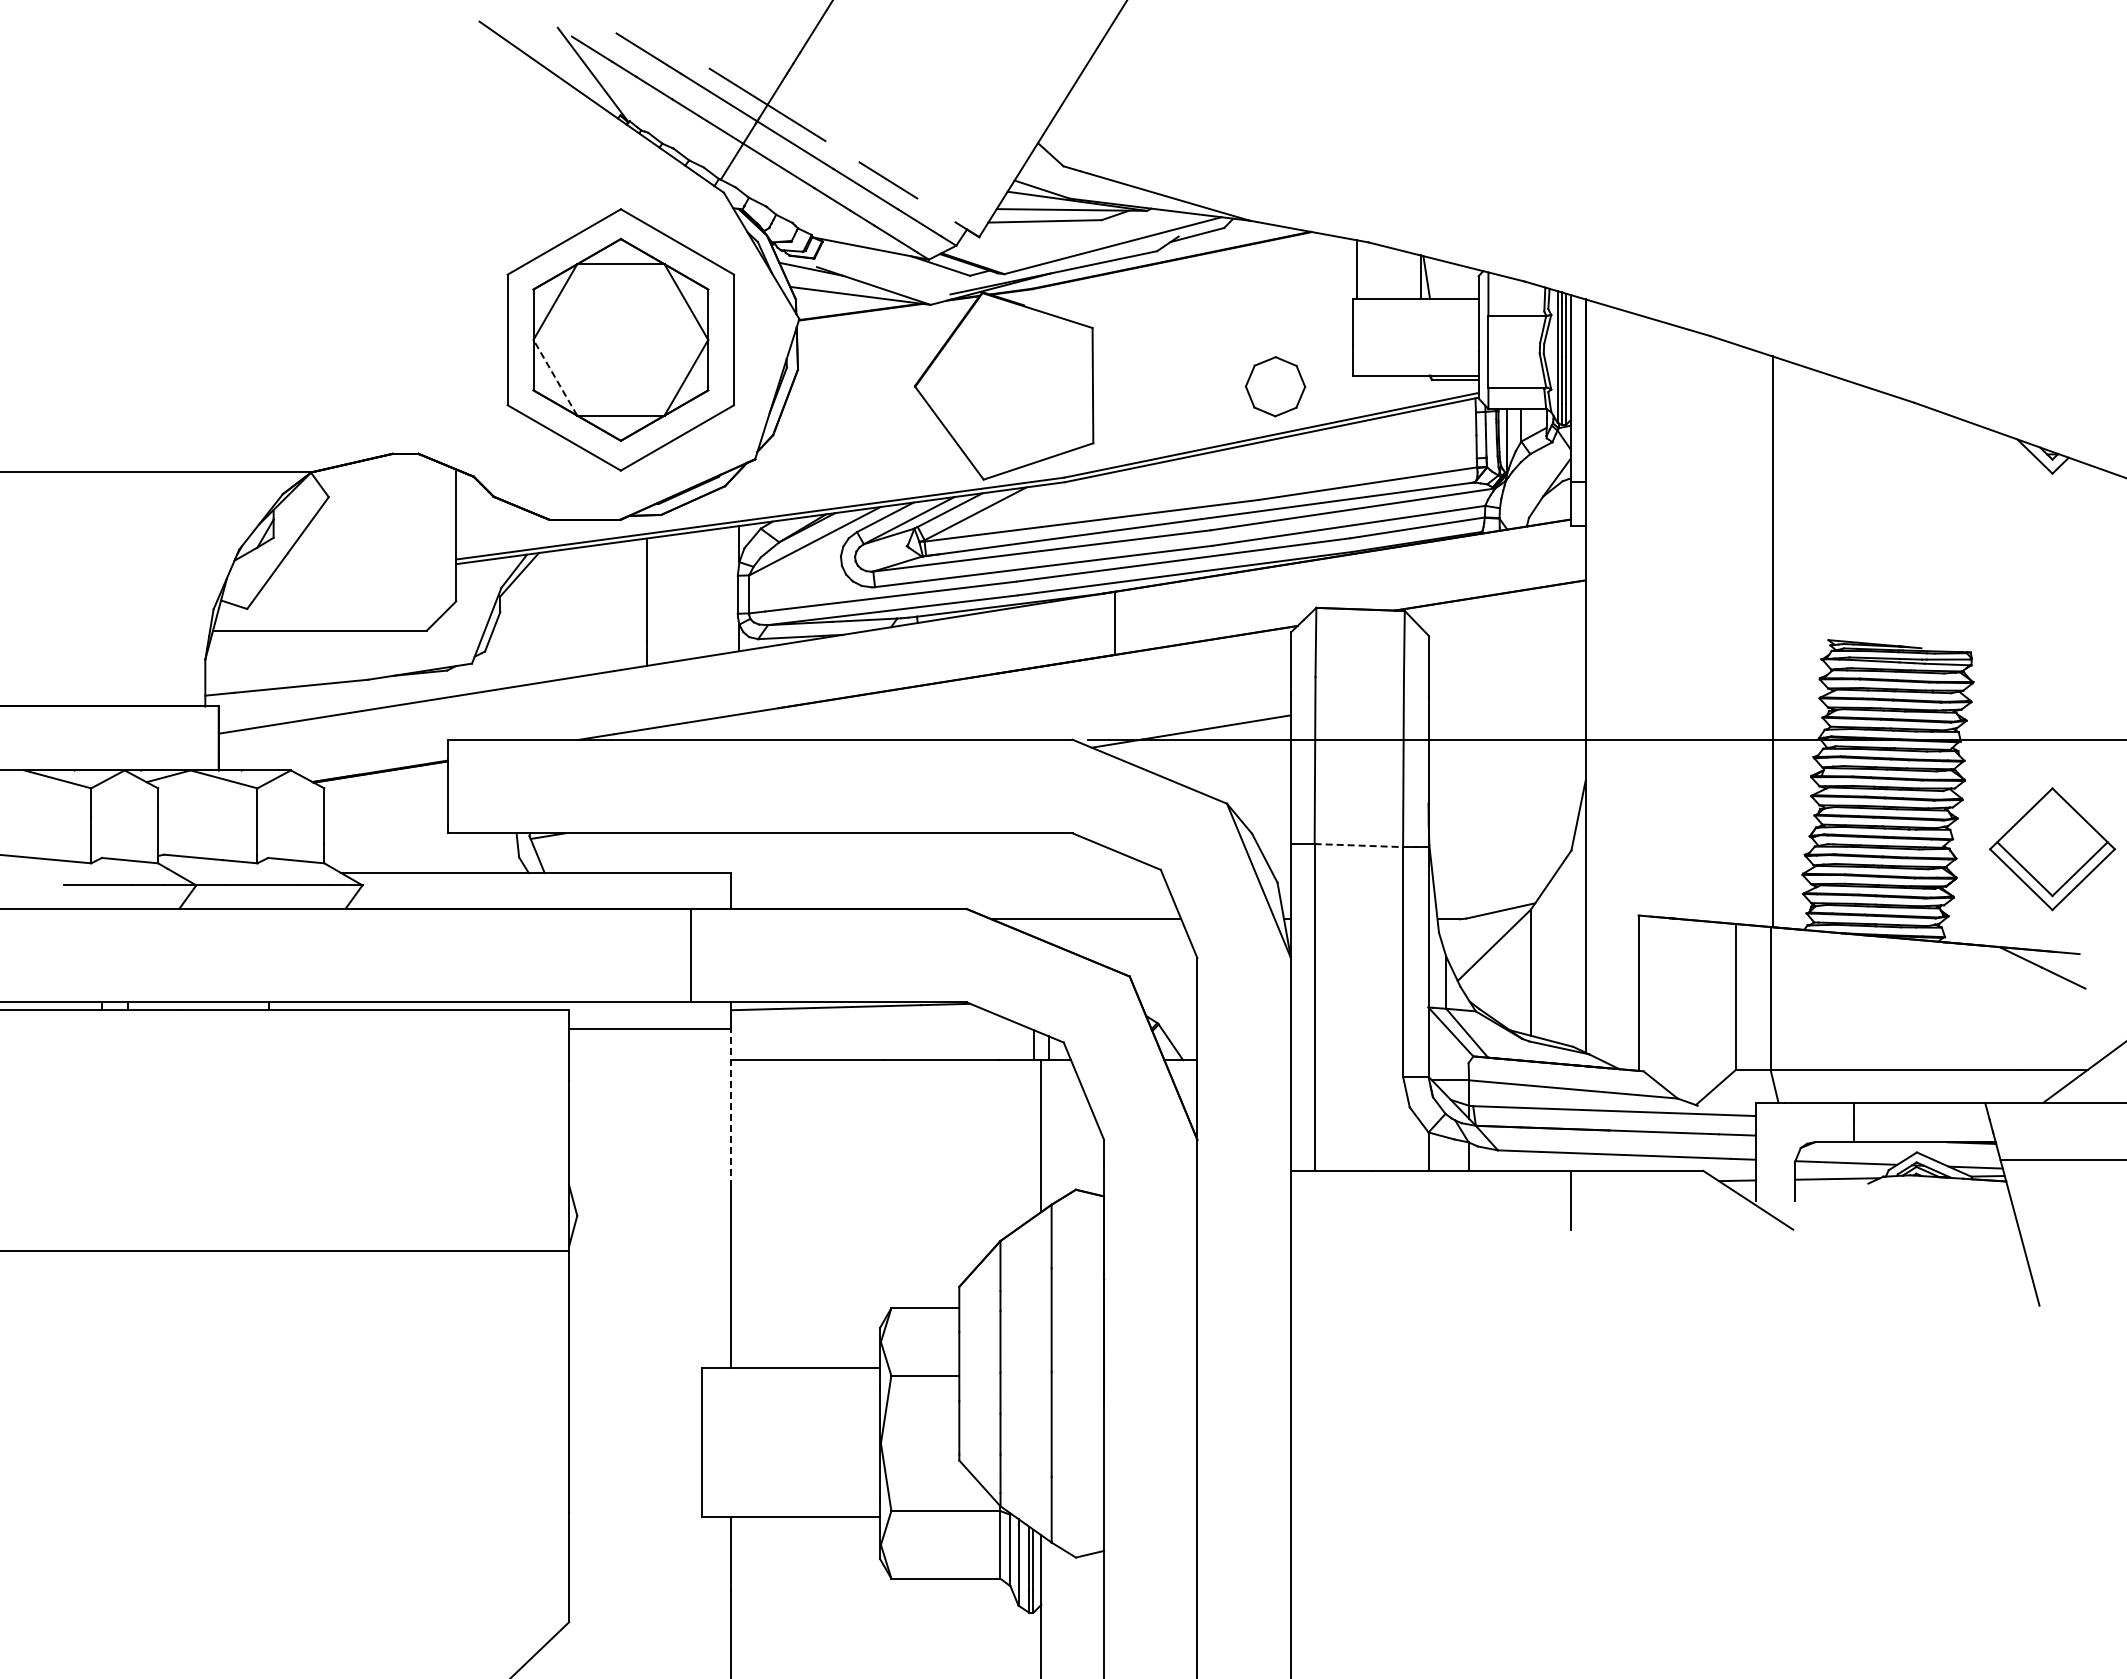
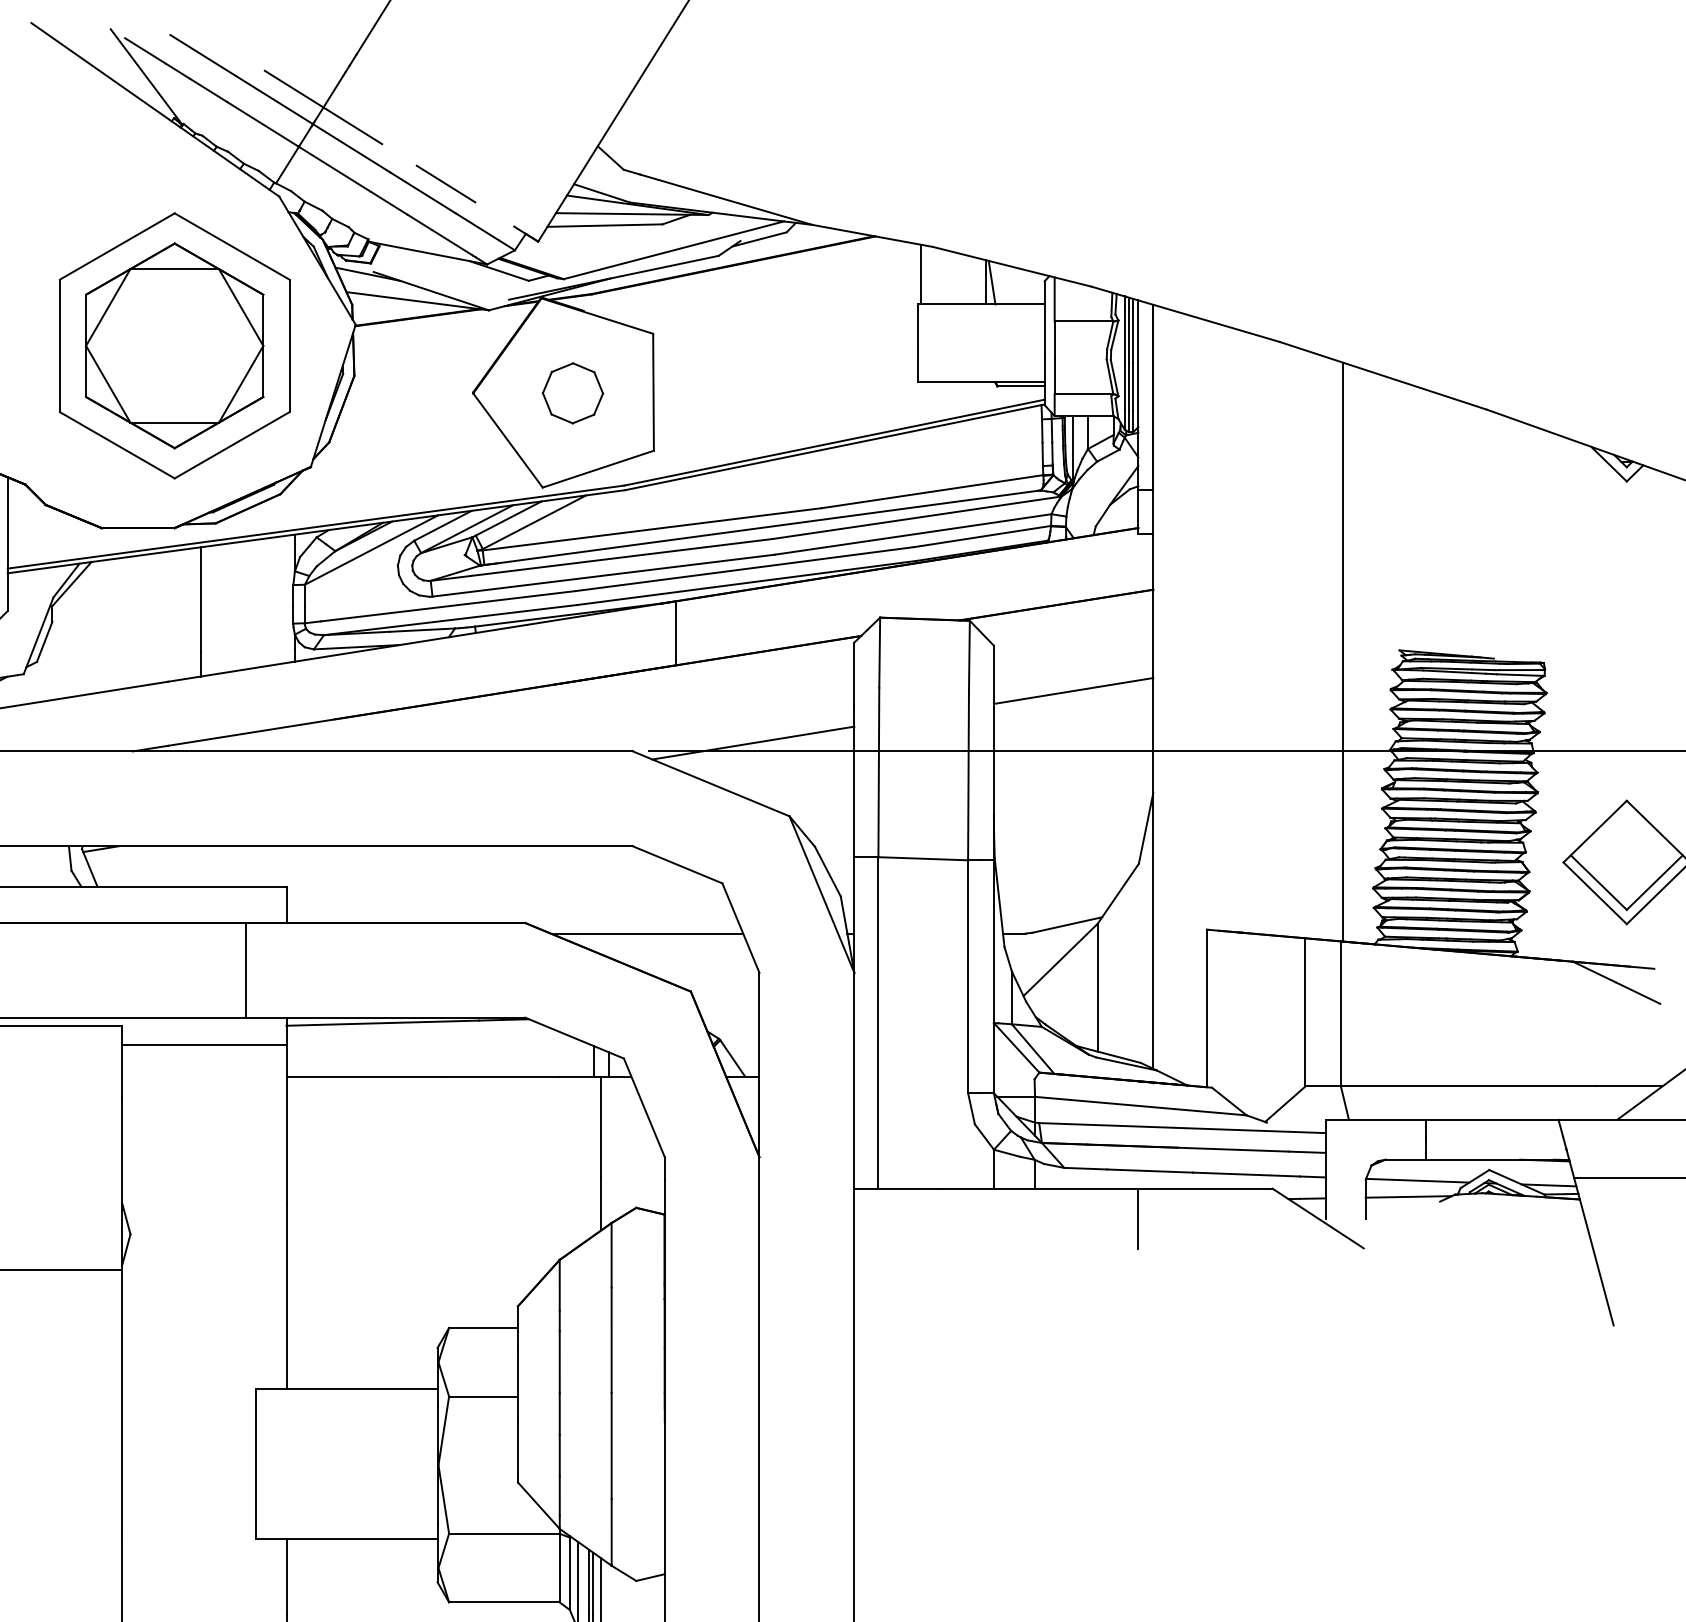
line: (555, 377) -> (108, 383), dashed -> solid
part: (1275, 386) -> (572, 393), moved
line: (1506, 679) -> (1073, 690), added
line: (1359, 845) -> (923, 858), dashed -> solid
line: (731, 1107) -> (286, 1124), dashed -> solid

